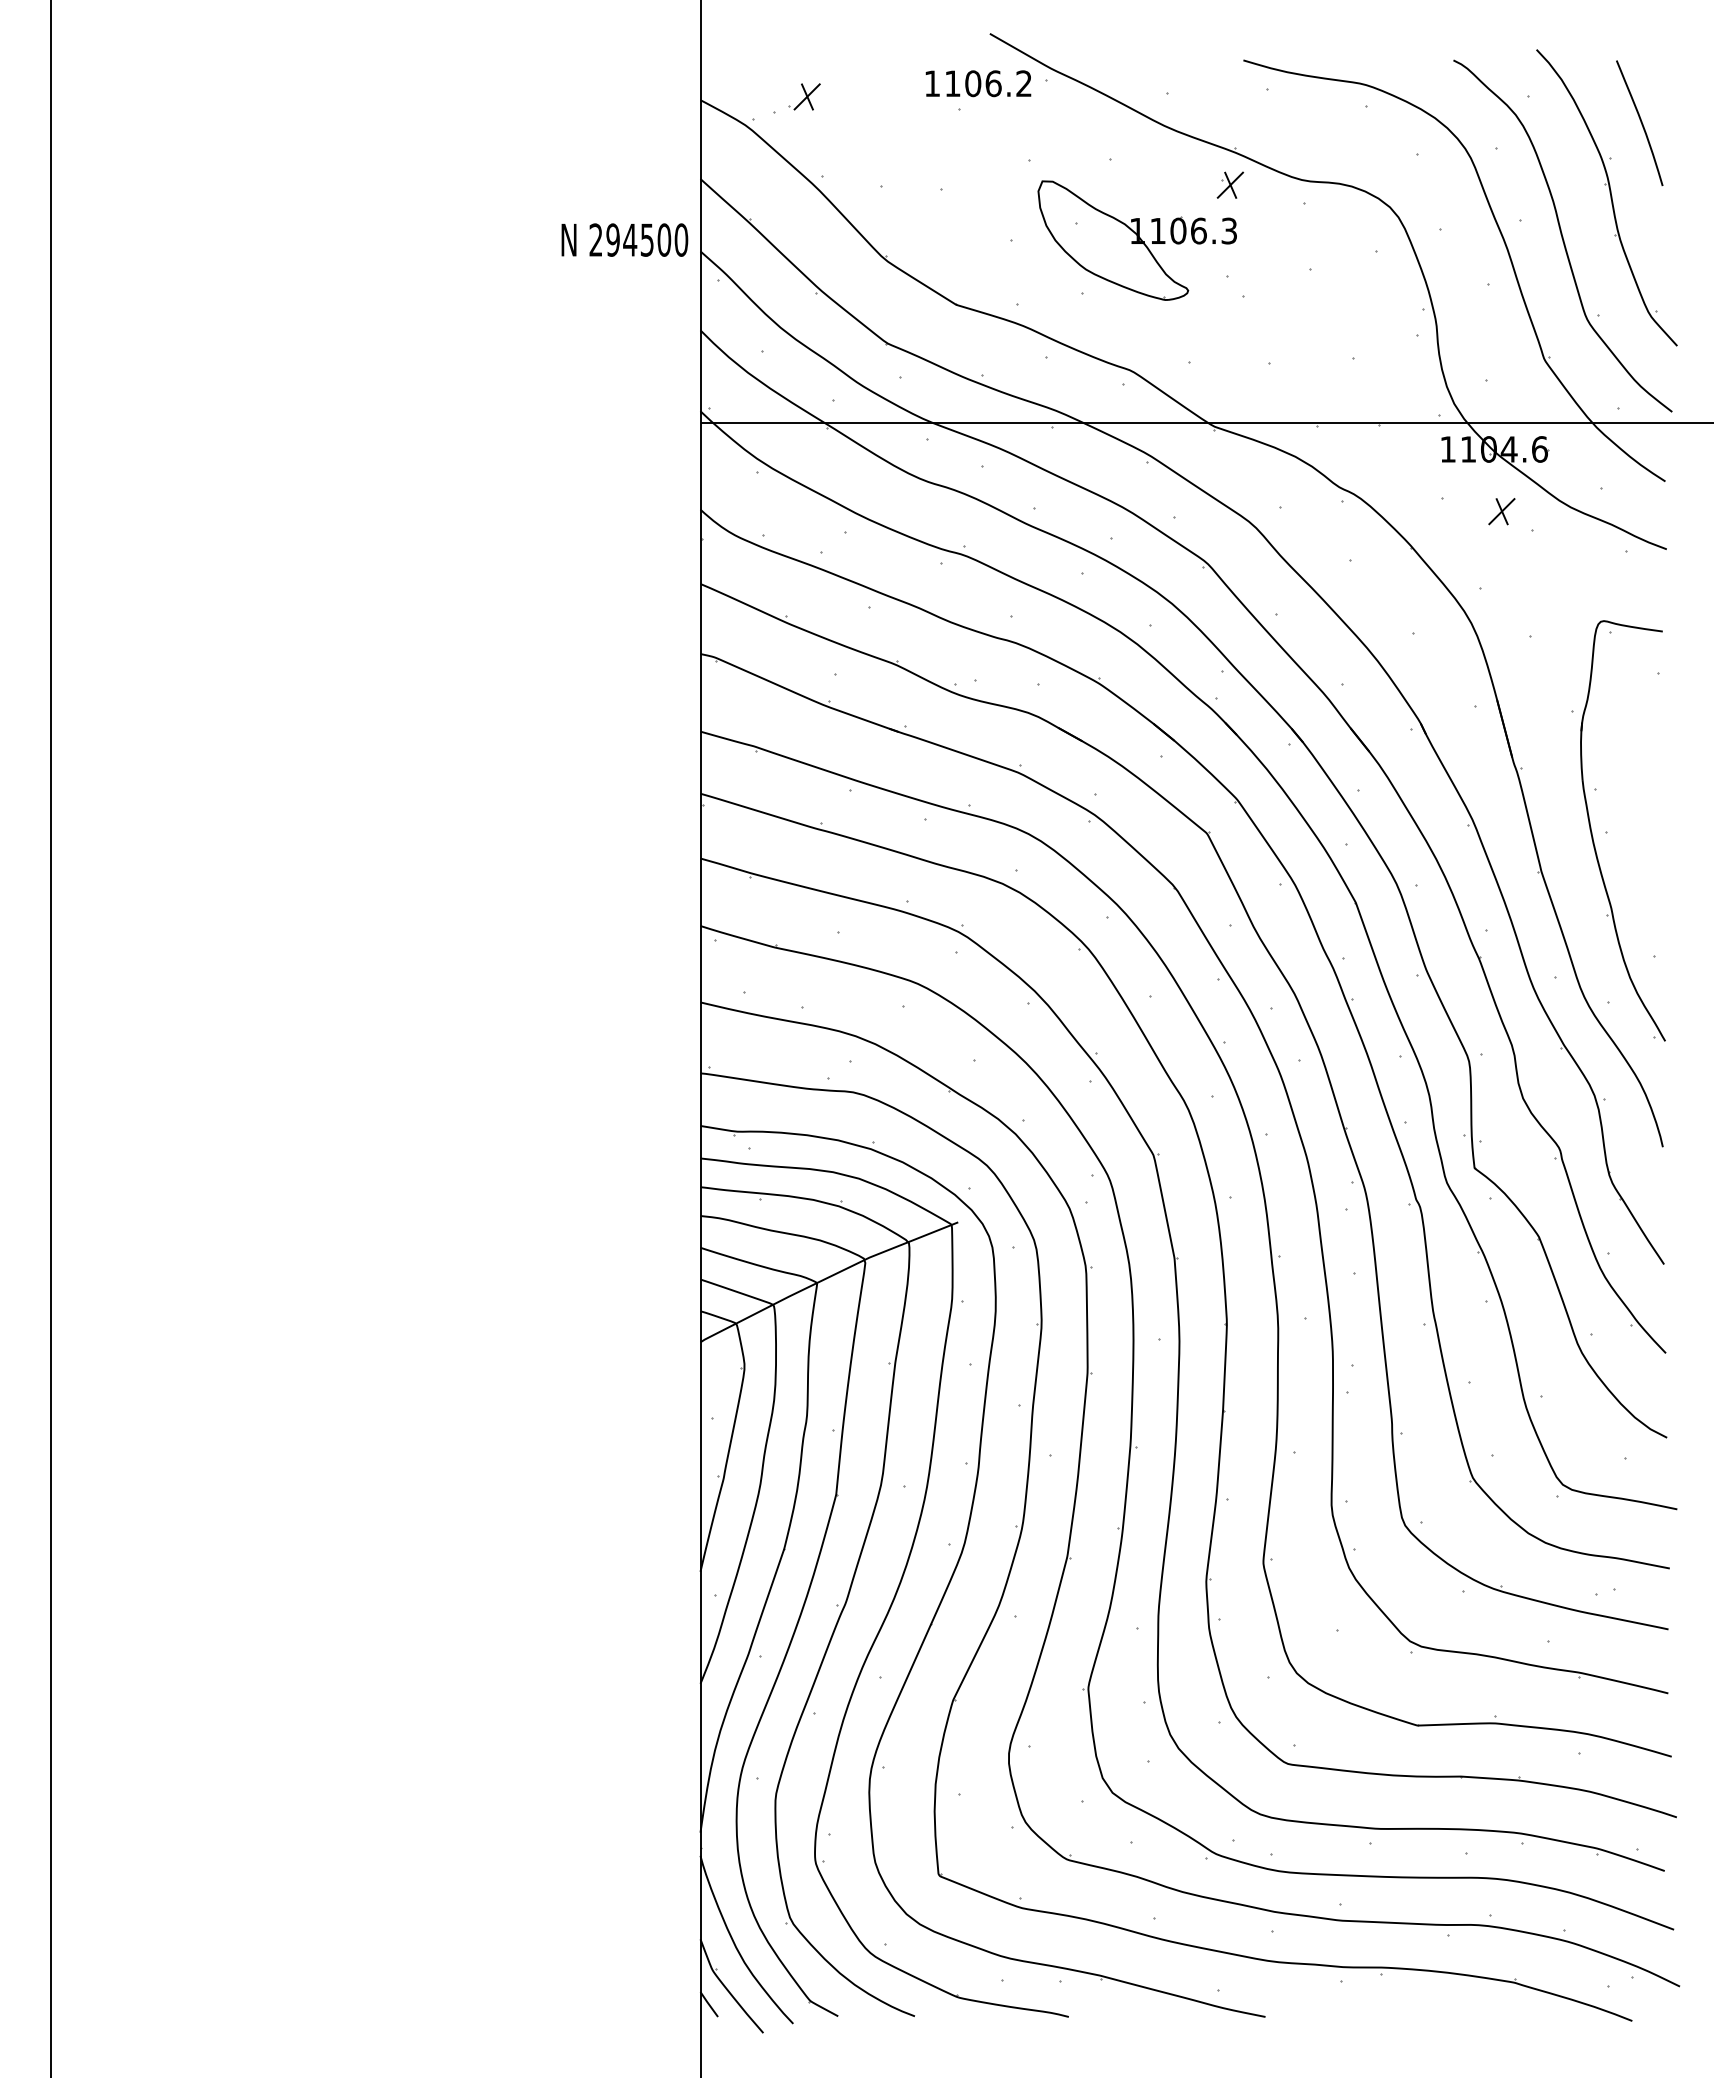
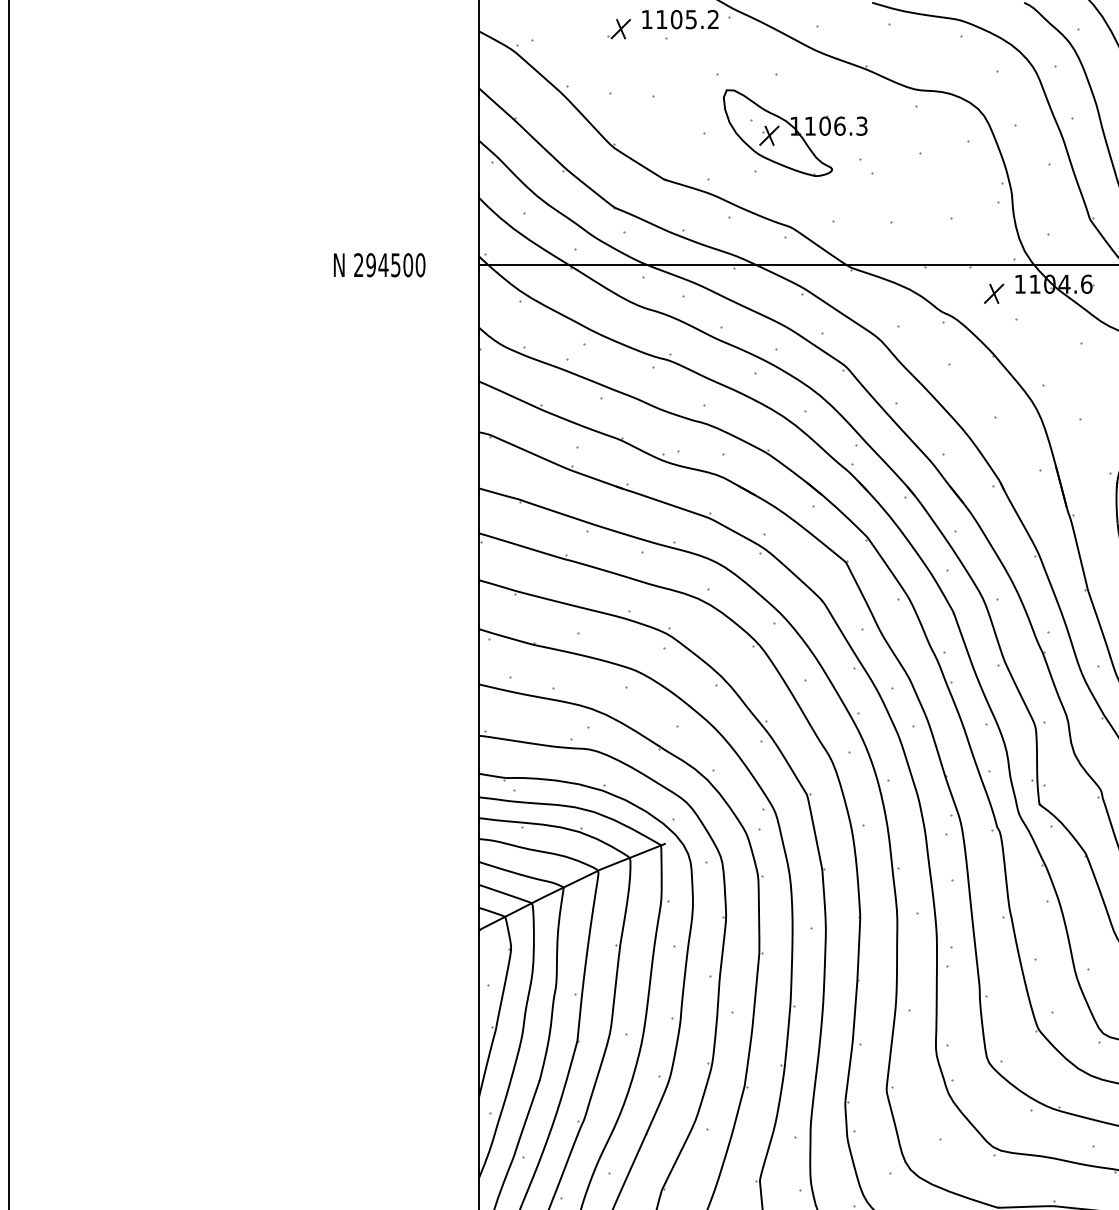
text: (993, 83) -> (691, 19), 1106.2 -> 1105.2
part: (804, 96) -> (618, 28), moved
part: (1230, 184) -> (769, 135), moved
text: (624, 239) -> (379, 264), moved
part: (1501, 511) -> (993, 293), moved

